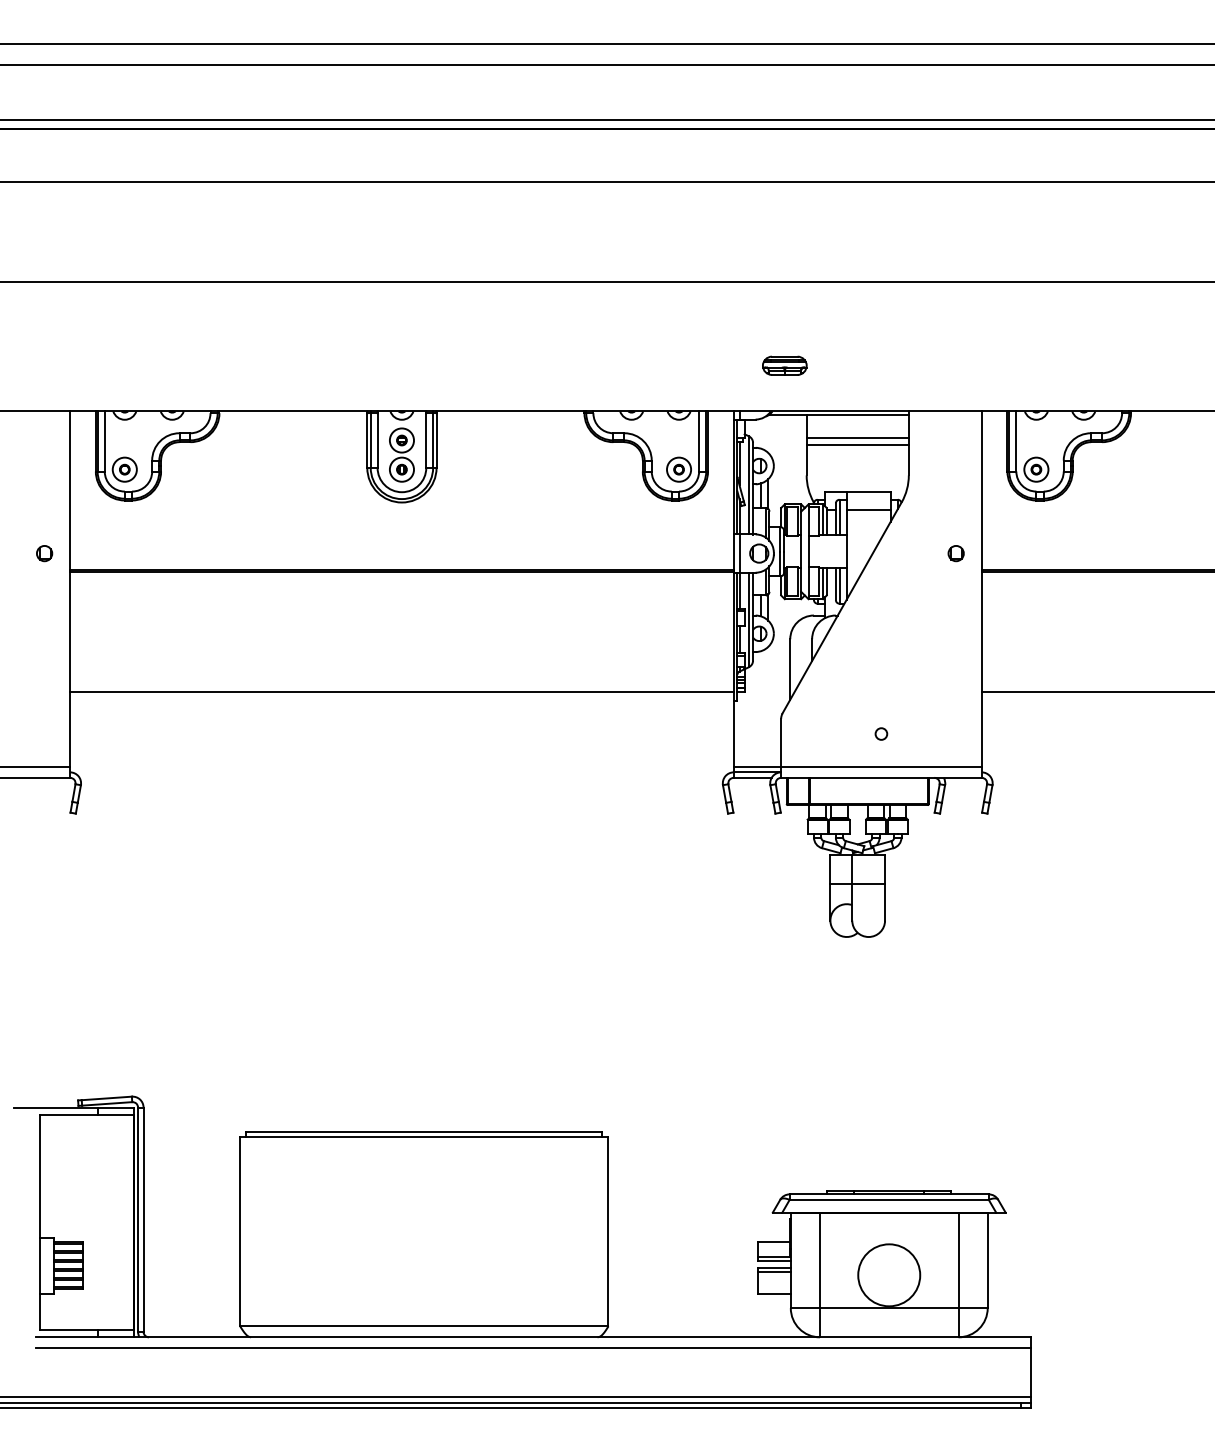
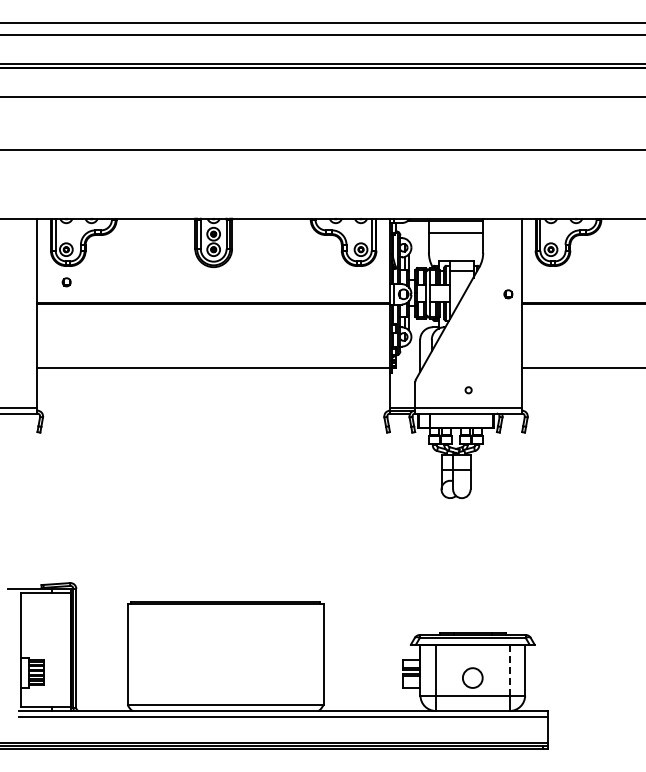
part: (783, 365) -> (416, 194), removed
line: (856, 444) -> (455, 236), removed
part: (44, 553) -> (66, 282), moved
line: (958, 1259) -> (509, 669), solid -> dashed
circle: (888, 1274) -> (472, 677), size x0.6

